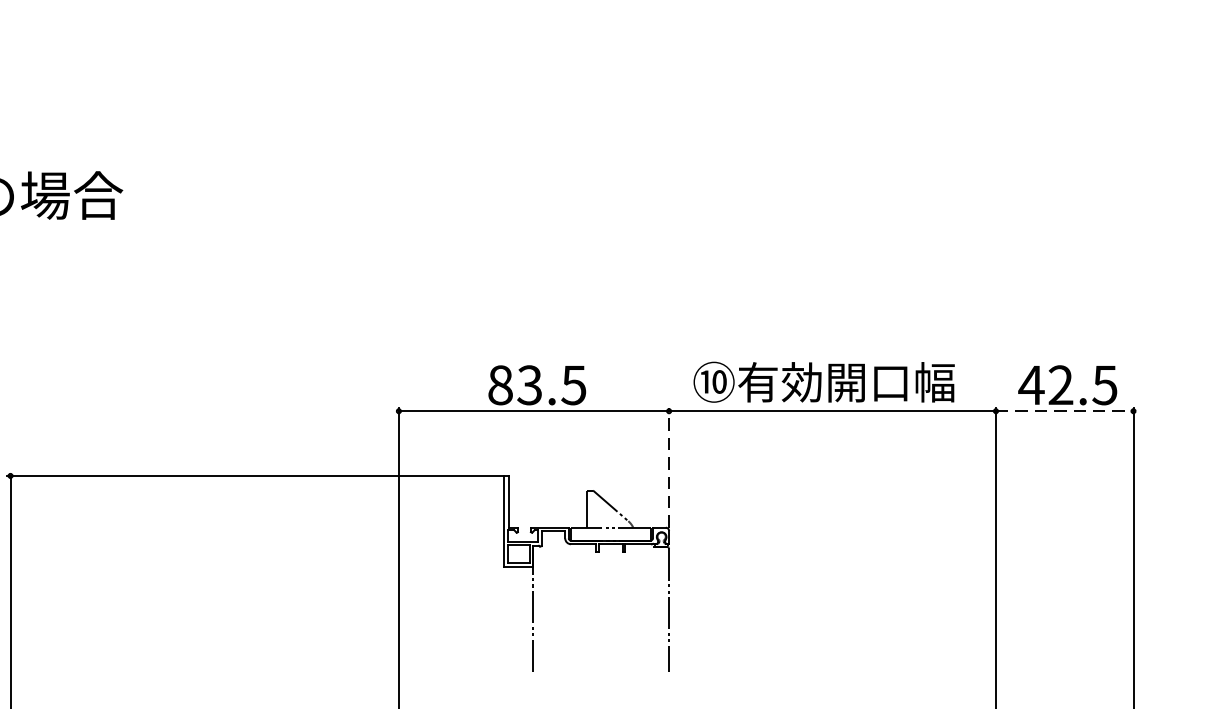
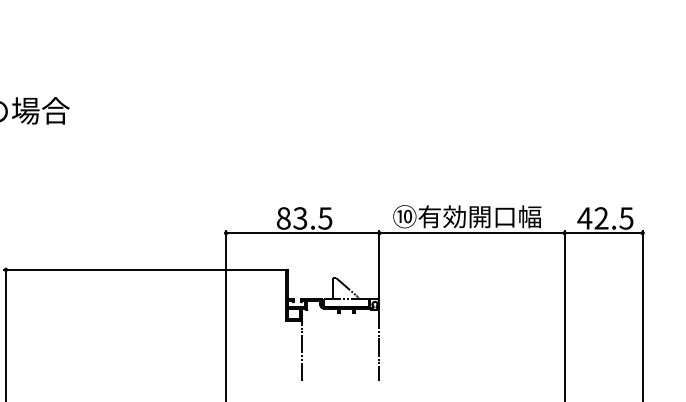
line: (1064, 411) -> (603, 233), dashed -> solid
line: (669, 468) -> (379, 265), dashed -> solid

